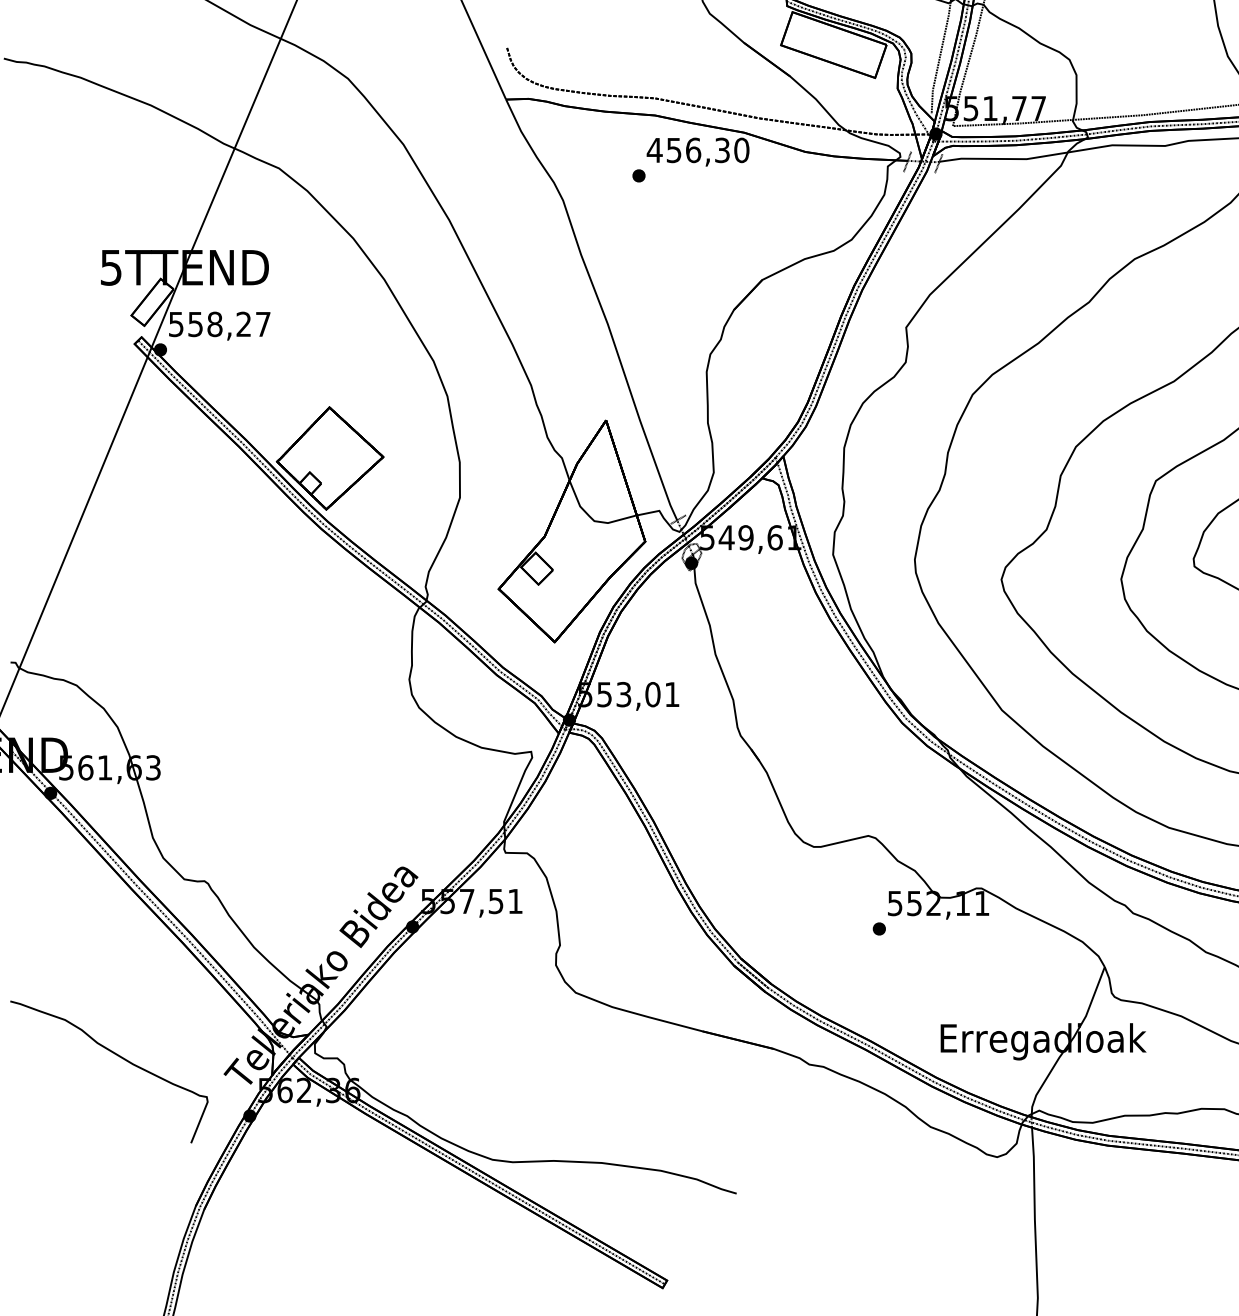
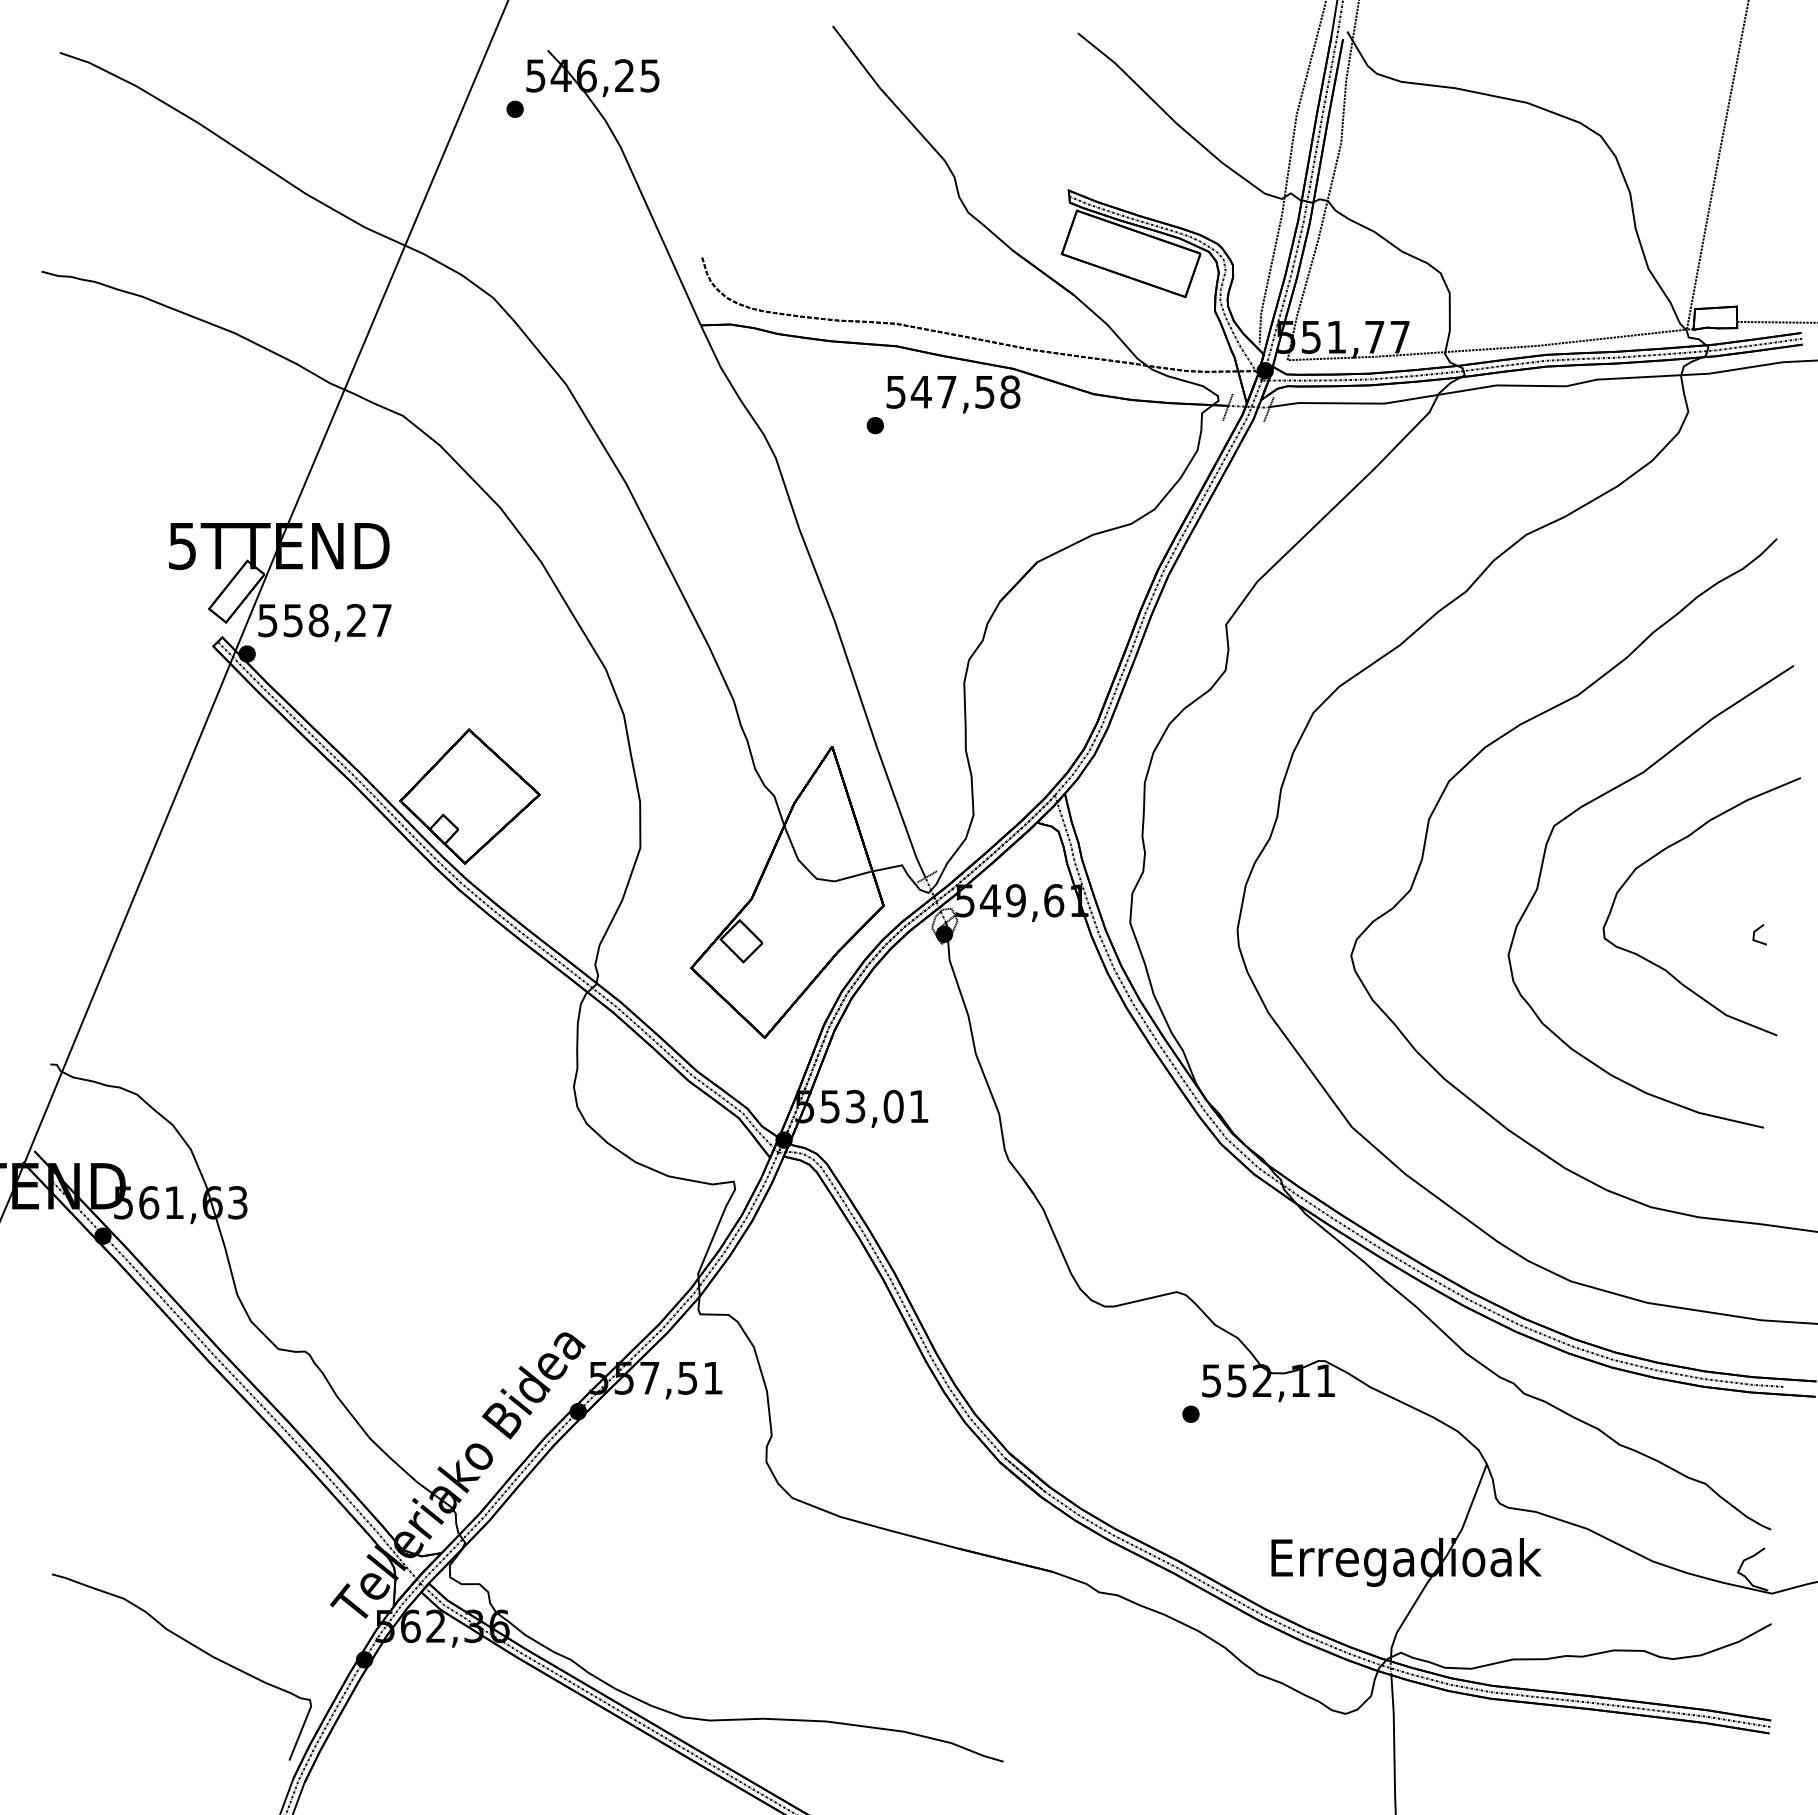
text: (697, 149) -> (952, 391), 456,30 -> 547,58
curve: (116, 1055) -> (191, 1645), moved

